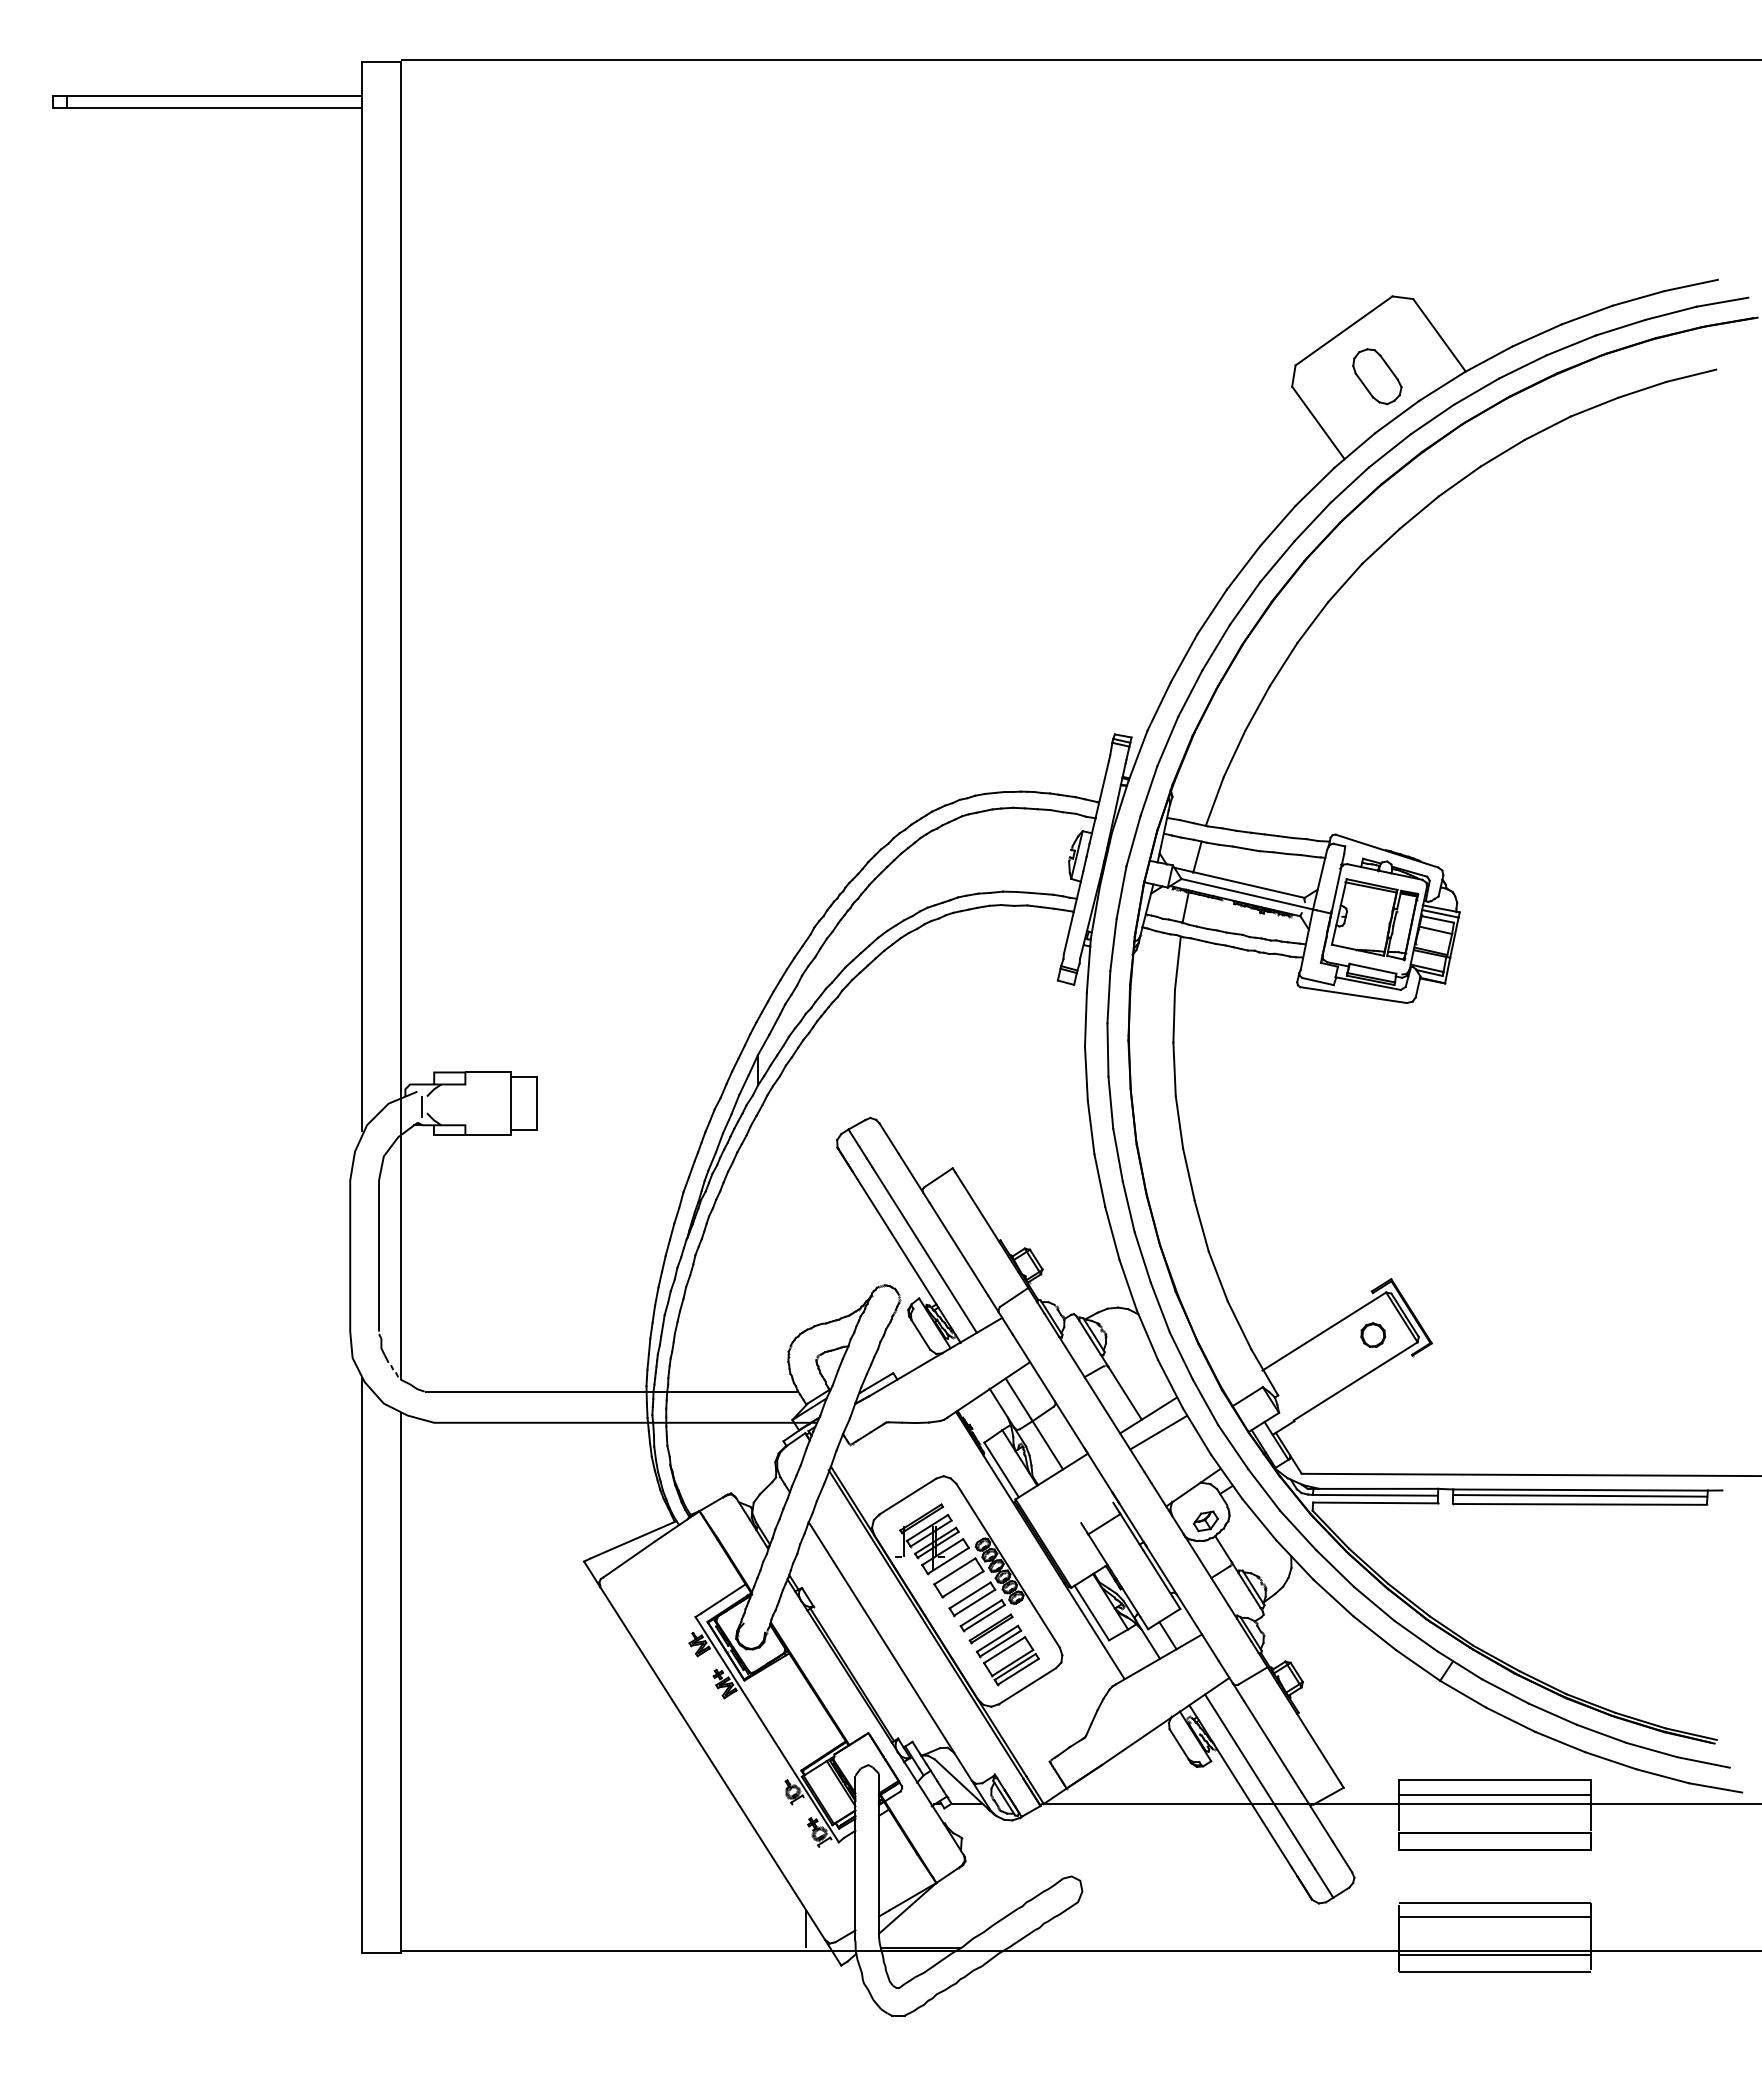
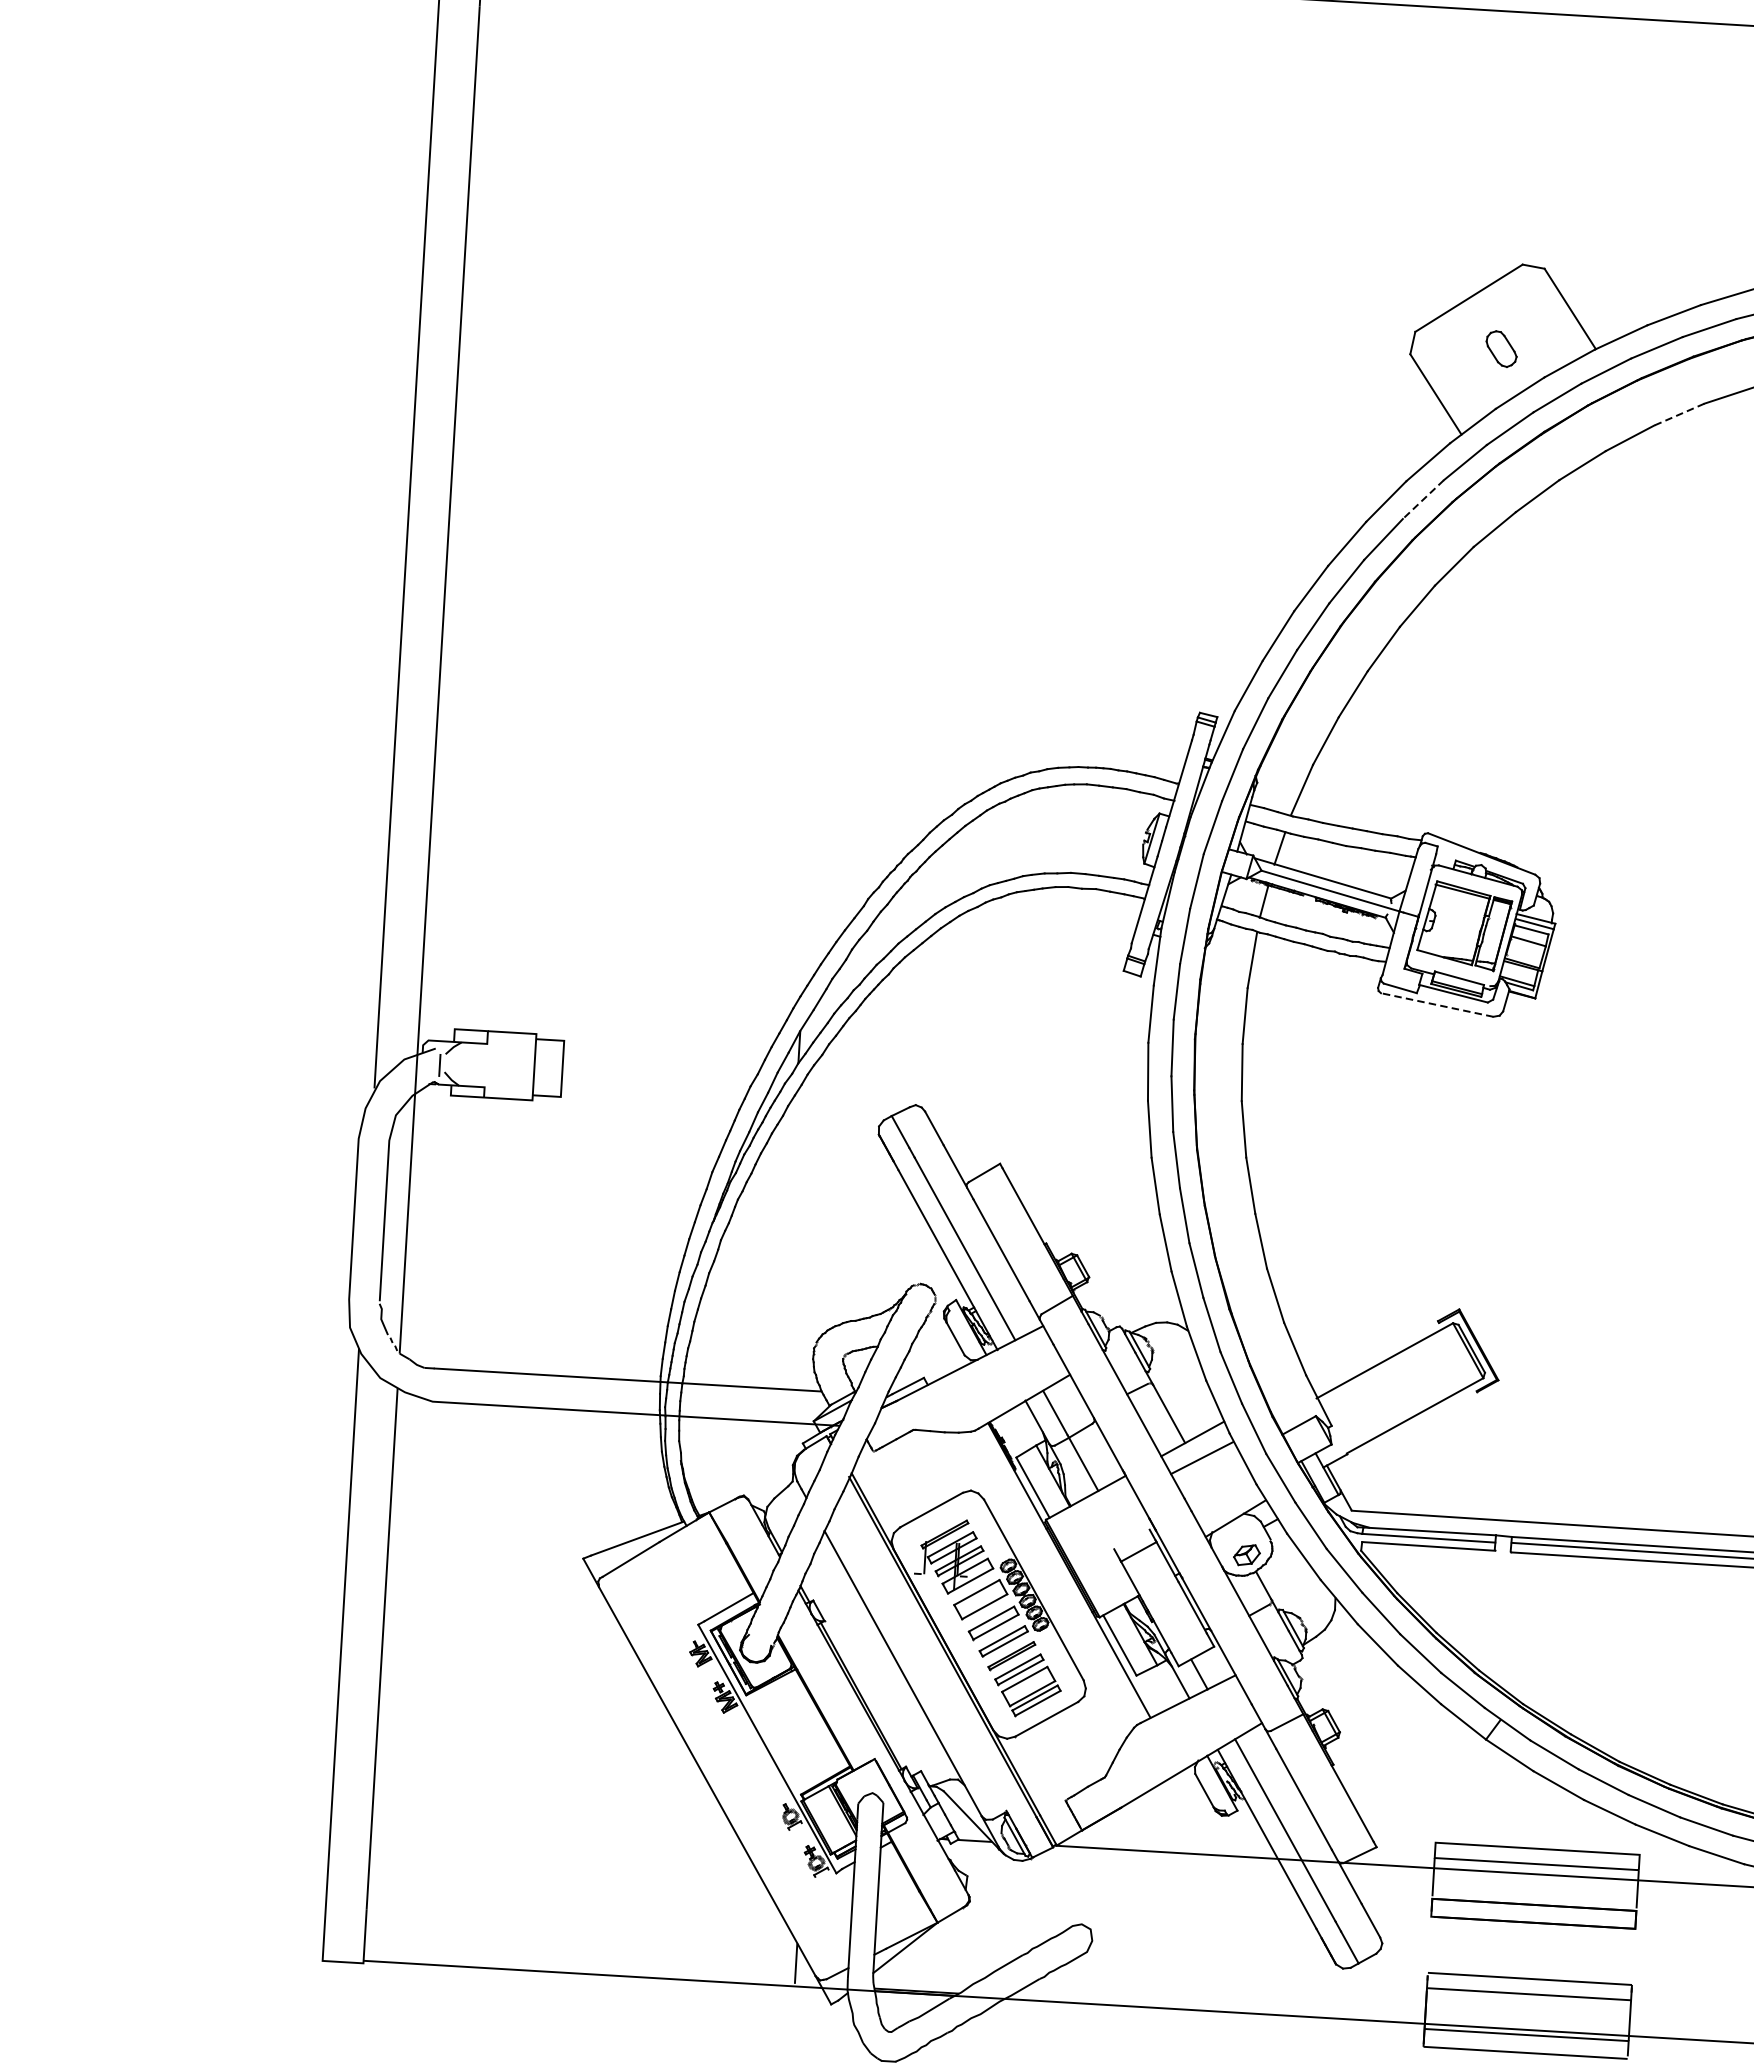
part: (1377, 376) -> (1501, 348), size x0.6
line: (1547, 428) -> (1679, 414), solid -> dashed
line: (1312, 522) -> (1423, 499), solid -> dashed
line: (1353, 995) -> (1437, 1005), solid -> dashed
part: (1373, 1334) -> (1436, 1367), removed

